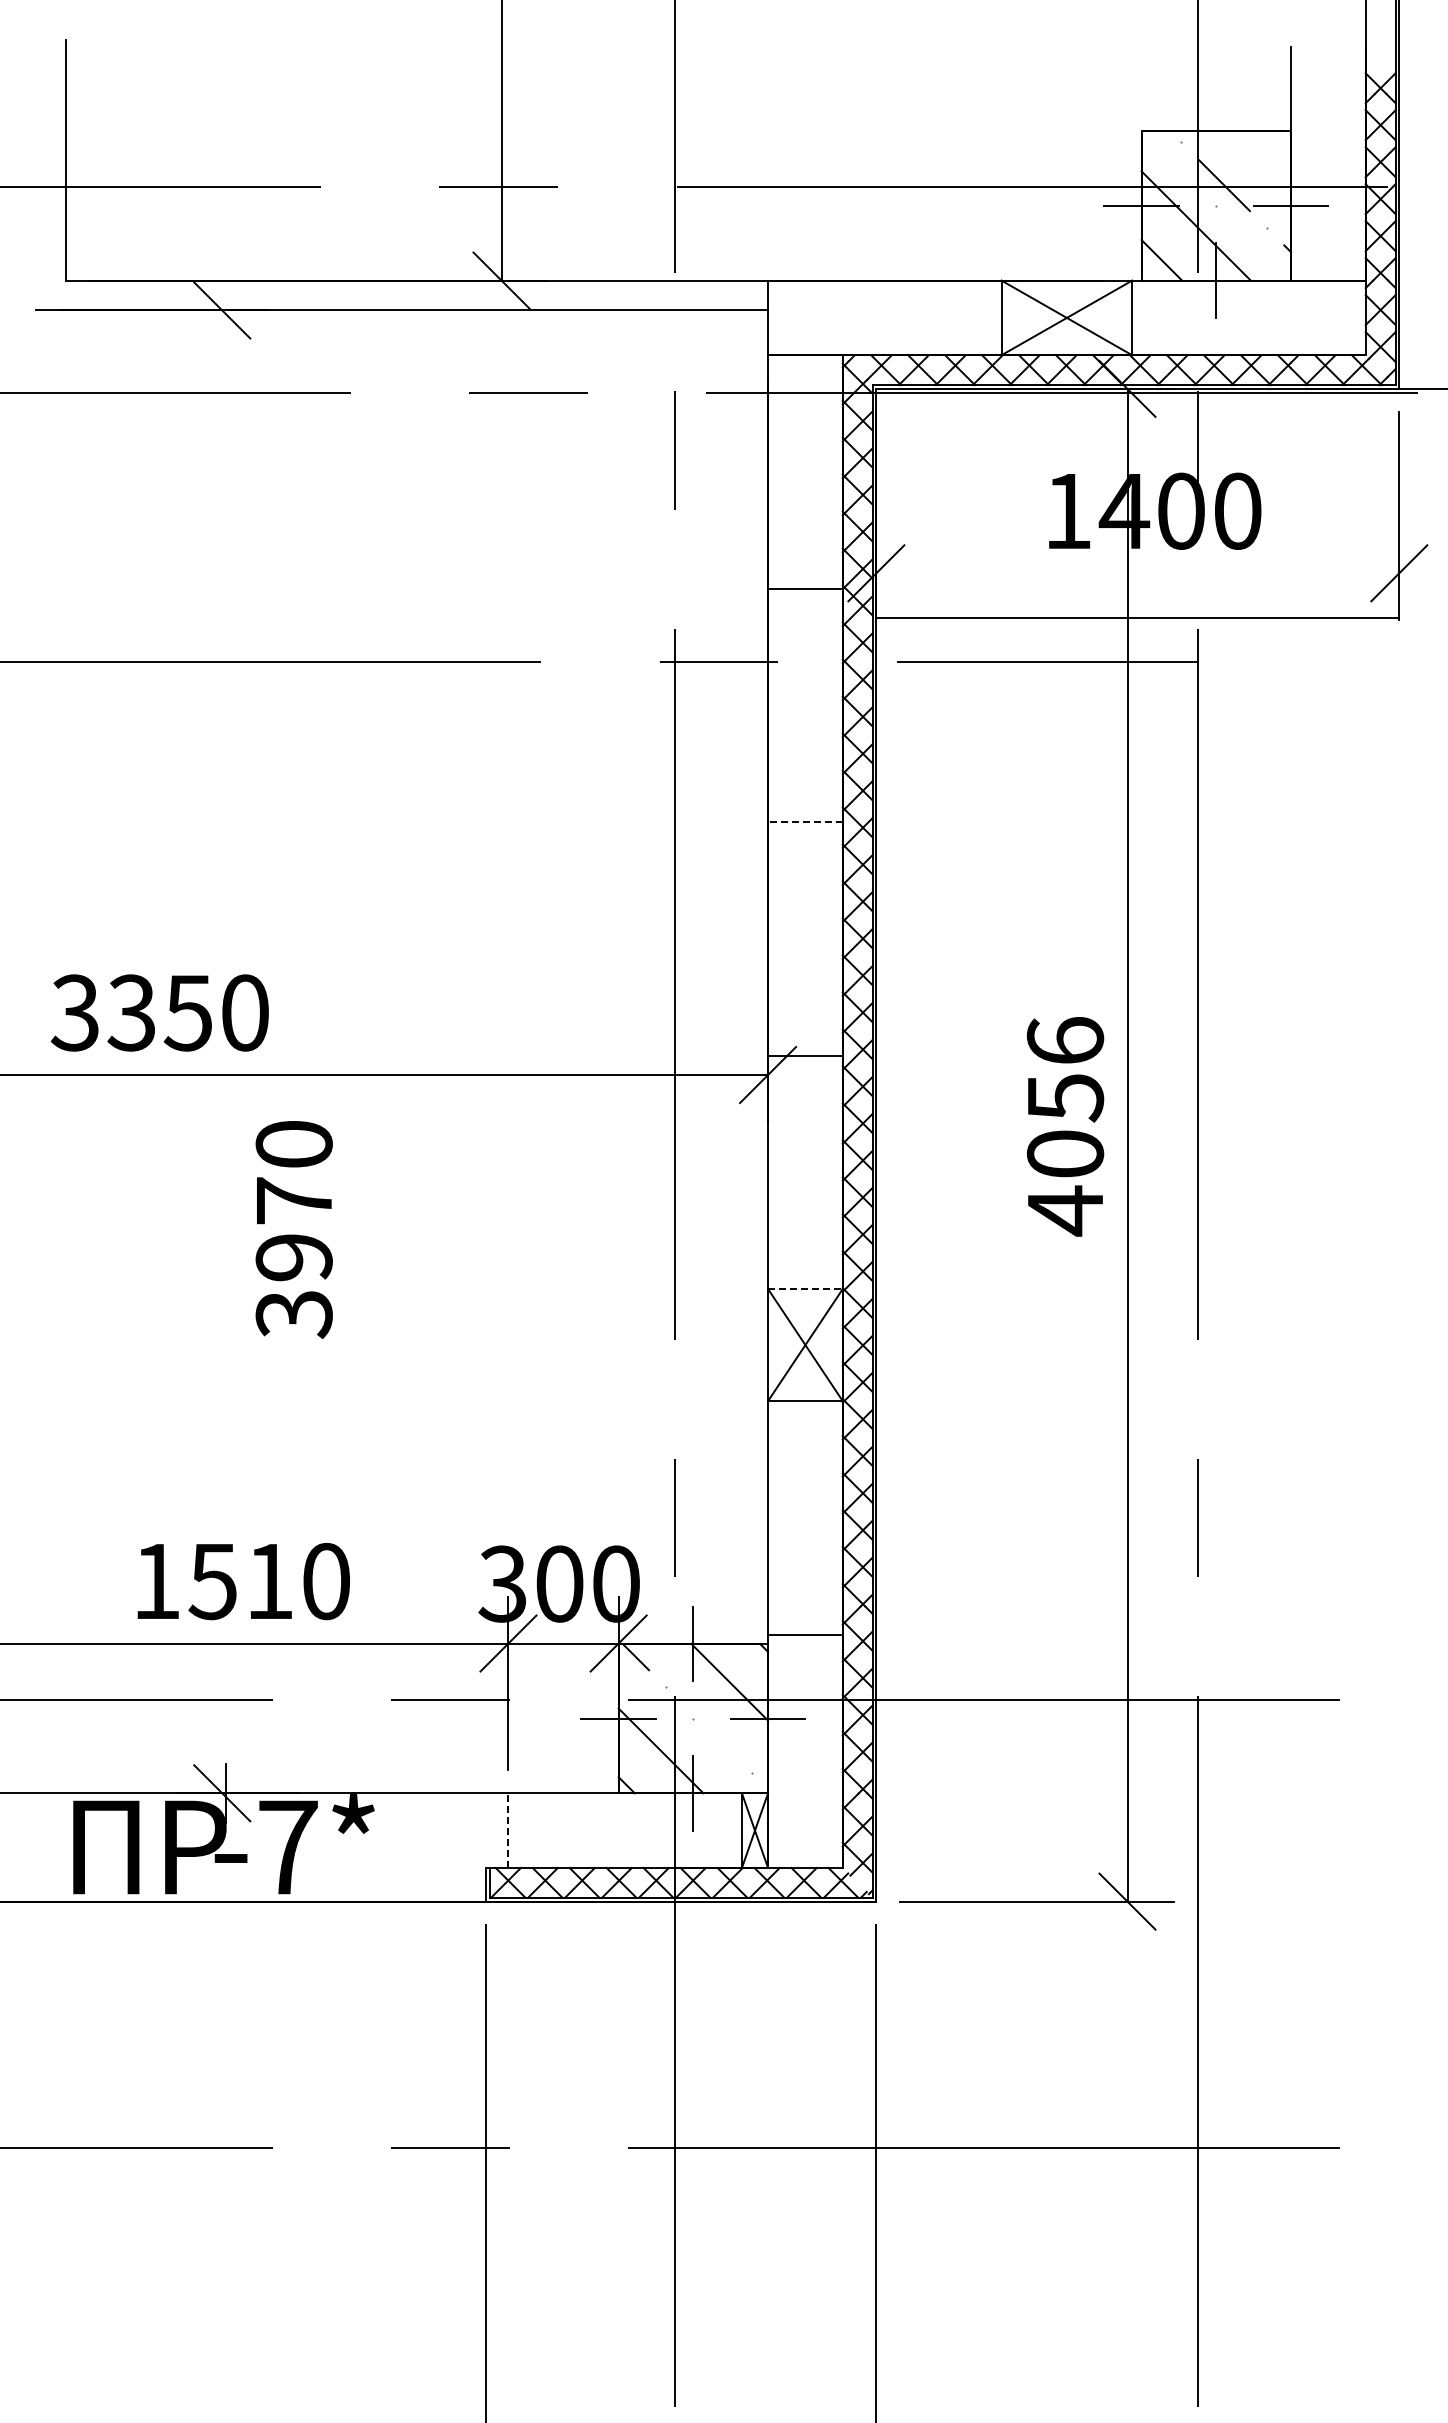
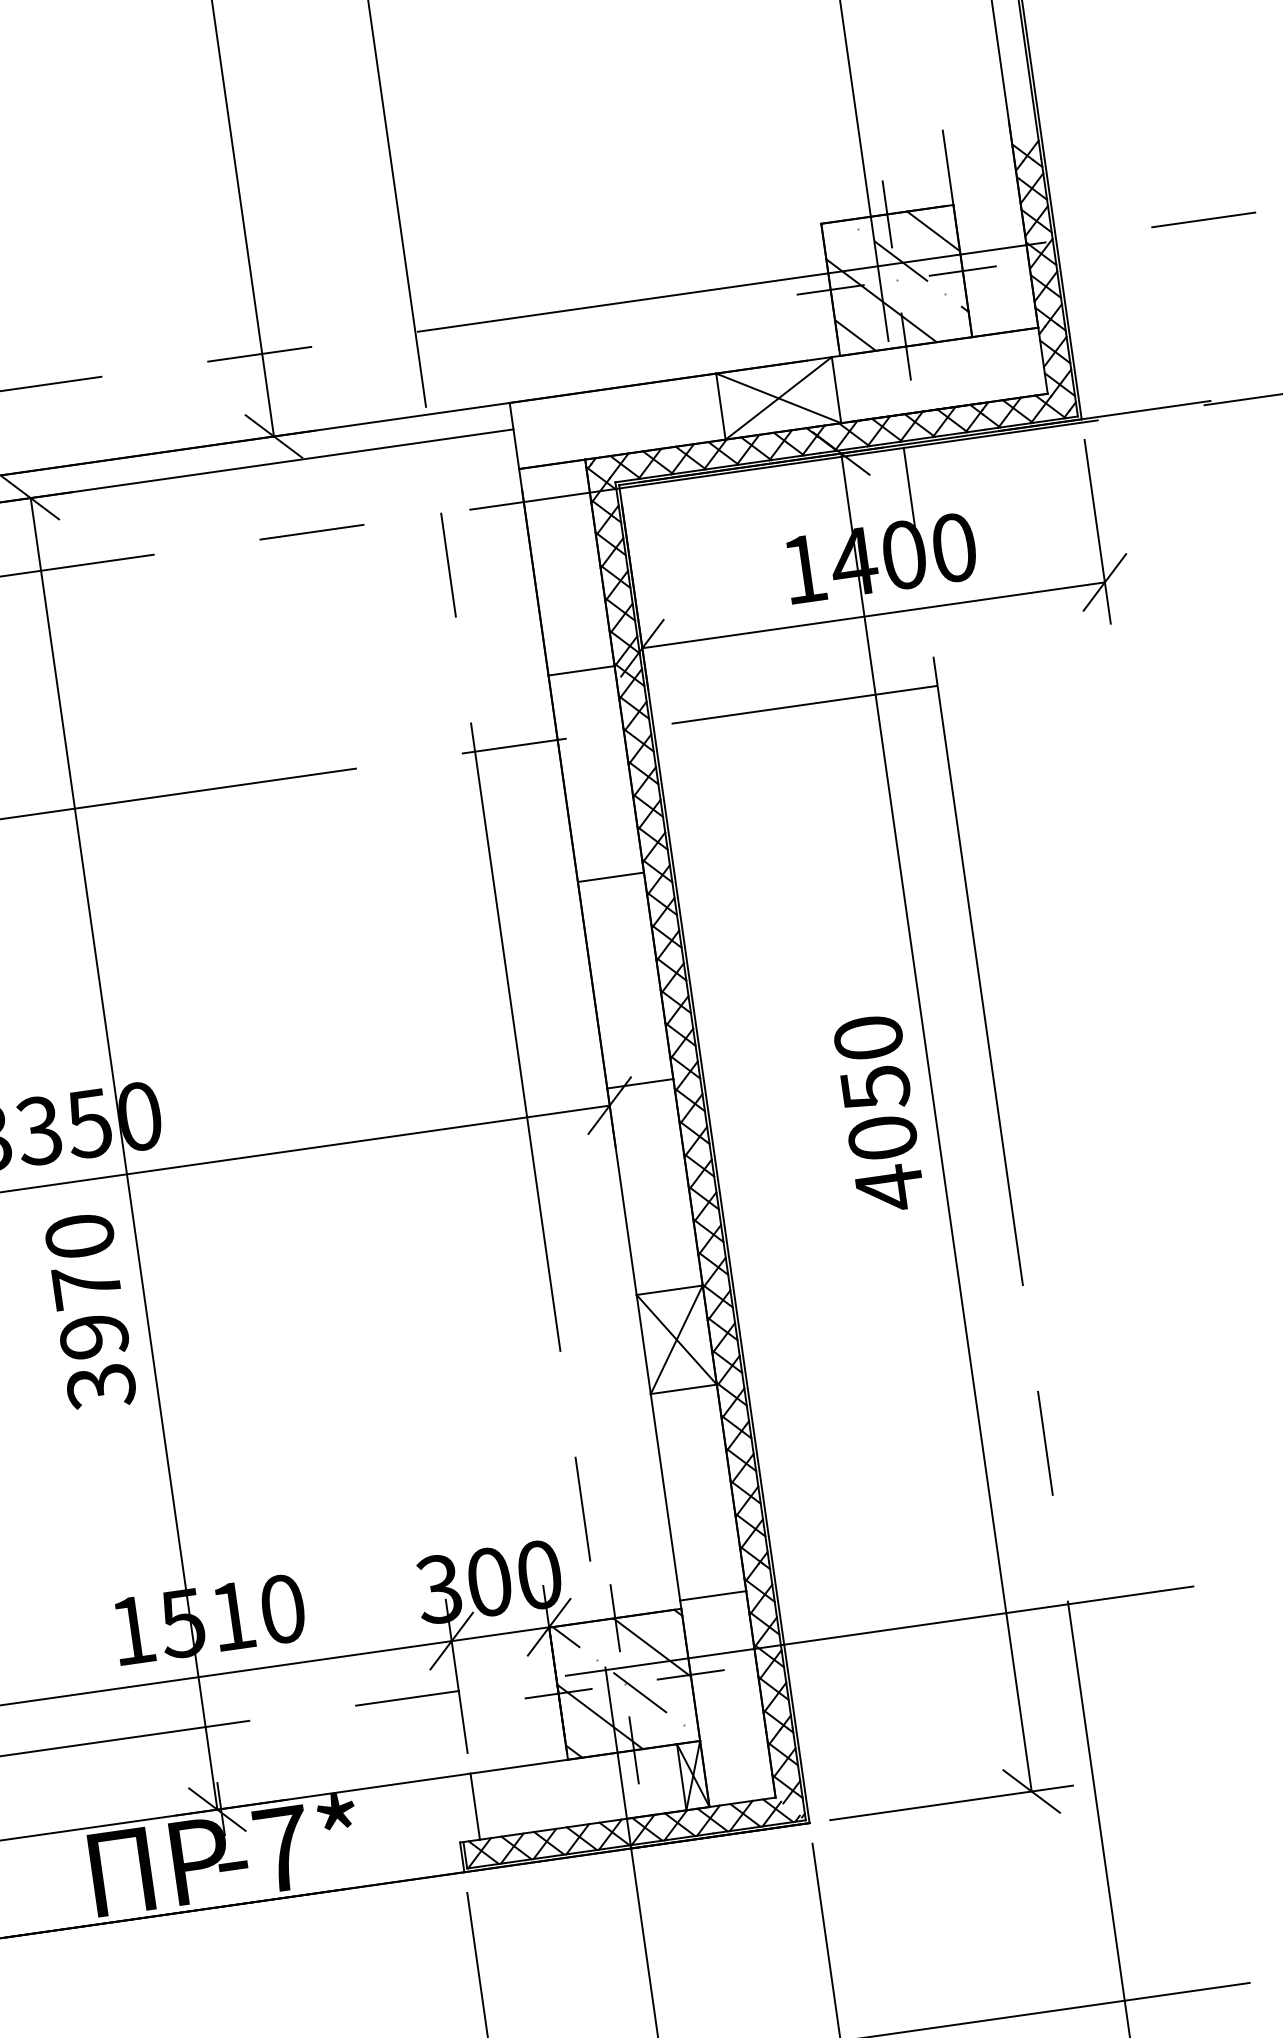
line: (1216, 130) -> (887, 213), added
line: (1264, 157) -> (933, 231), added
line: (1137, 618) -> (873, 615), moved
line: (804, 822) -> (610, 877), dashed -> solid
text: (1065, 1040) -> (868, 1037), 4056 -> 4050
line: (222, 1051) -> (124, 1153), added
text: (293, 1229) -> (89, 1311), moved
line: (805, 1289) -> (669, 1290), dashed -> solid
line: (708, 1730) -> (639, 1692), added
line: (508, 1830) -> (475, 1806), dashed -> solid

